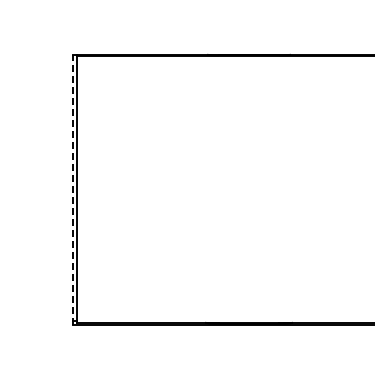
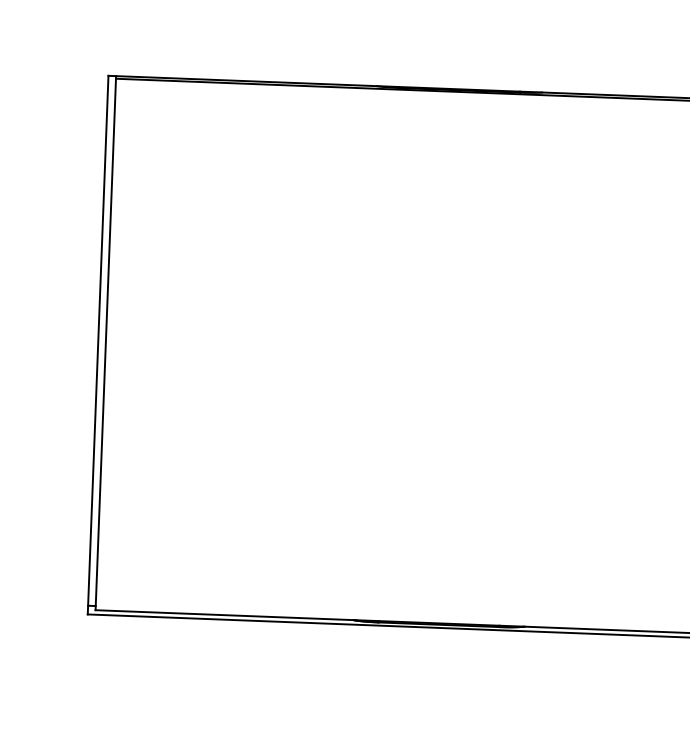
line: (72, 189) -> (97, 344), dashed -> solid

